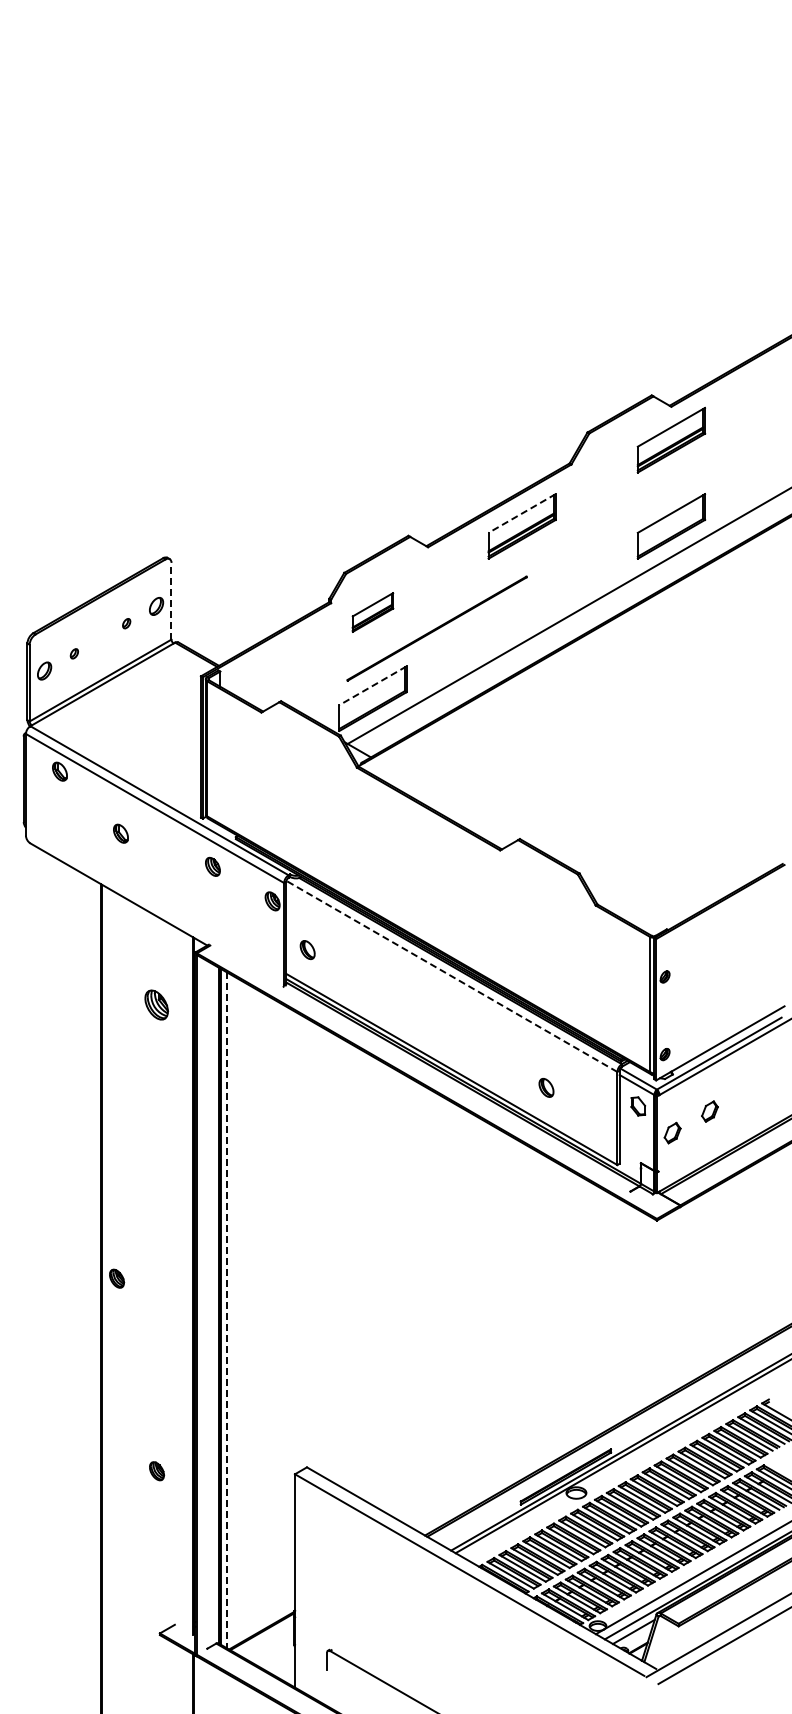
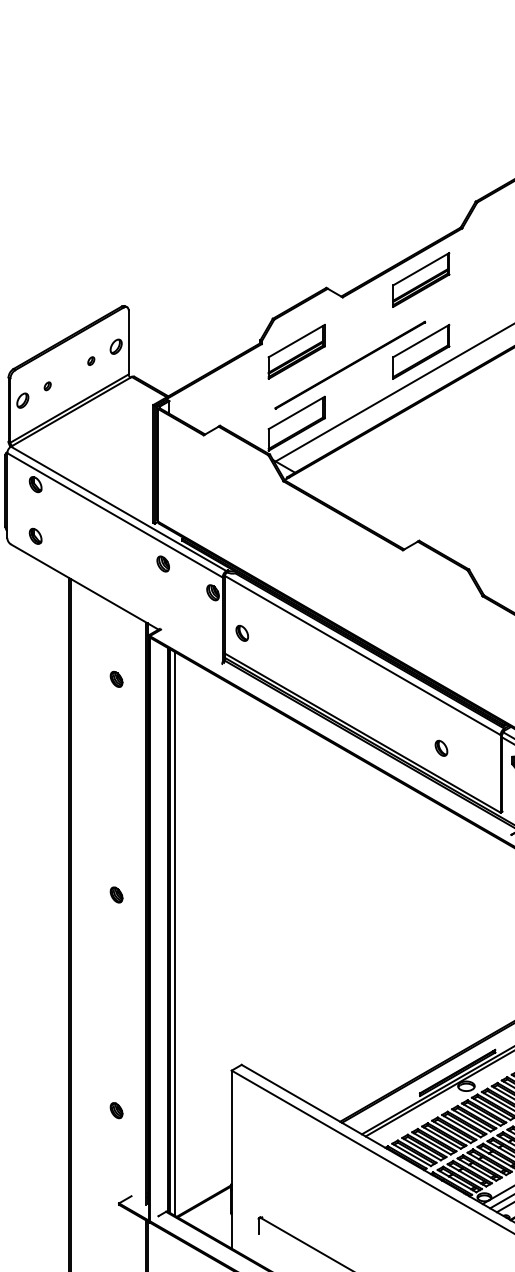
line: (522, 513) -> (421, 269), dashed -> solid
line: (171, 600) -> (128, 341), dashed -> solid
part: (372, 612) -> (296, 351), size x1.67
part: (521, 612) -> (420, 351), added
line: (372, 685) -> (296, 412), dashed -> solid
part: (120, 833) -> (35, 536), moved
line: (451, 976) -> (362, 655), dashed -> solid
part: (157, 1005) -> (117, 679), size x0.62
part: (117, 1278) -> (117, 894), moved
line: (226, 1310) -> (174, 934), dashed -> solid
part: (157, 1471) -> (117, 1110), moved

